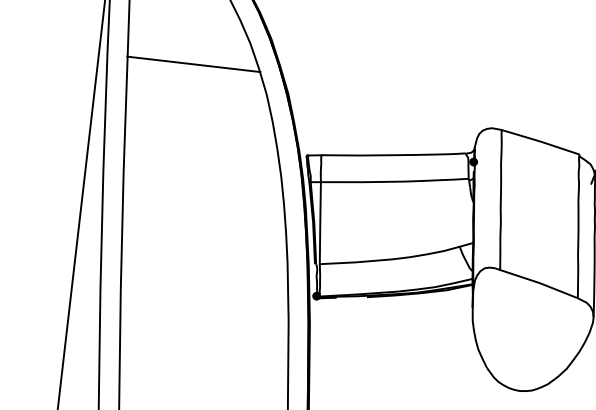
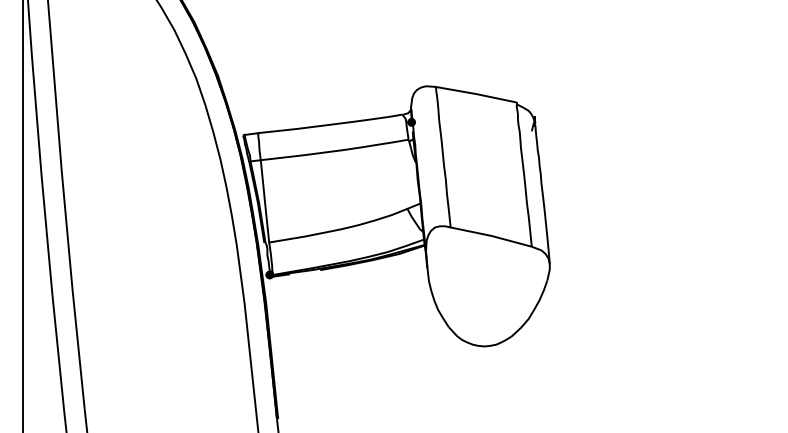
line: (193, 63) -> (119, 56), removed

